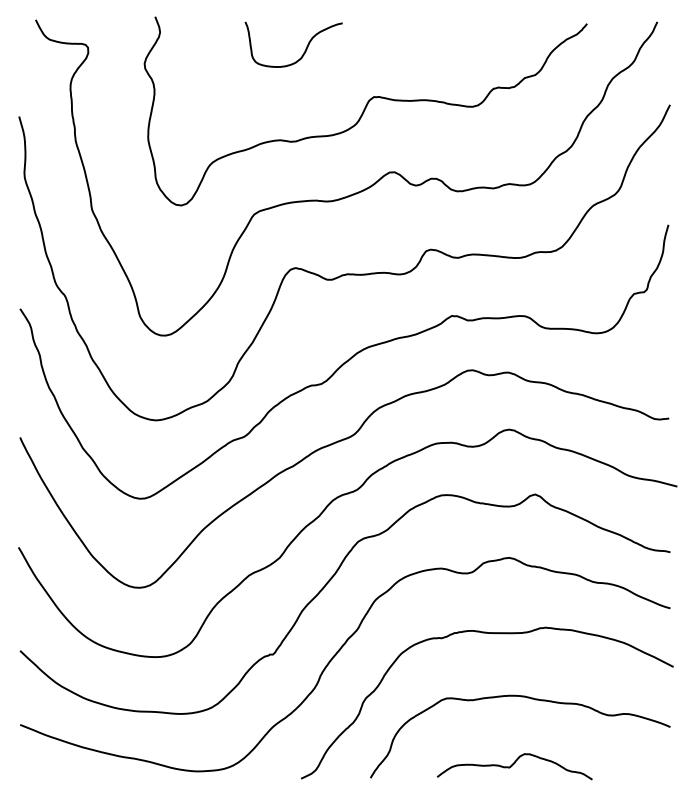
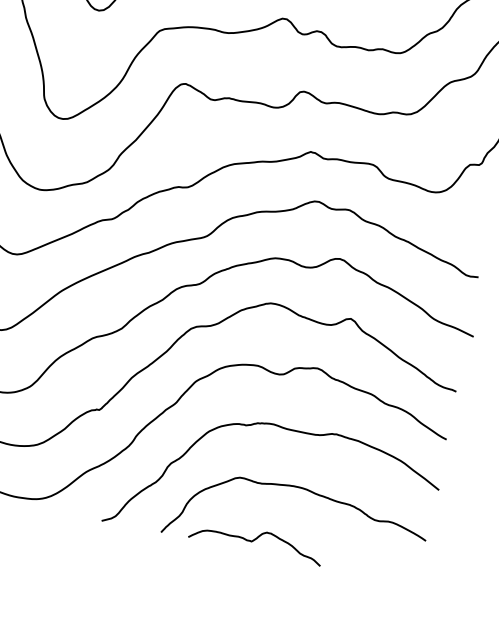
curve: (513, 765) -> (255, 540), moved

